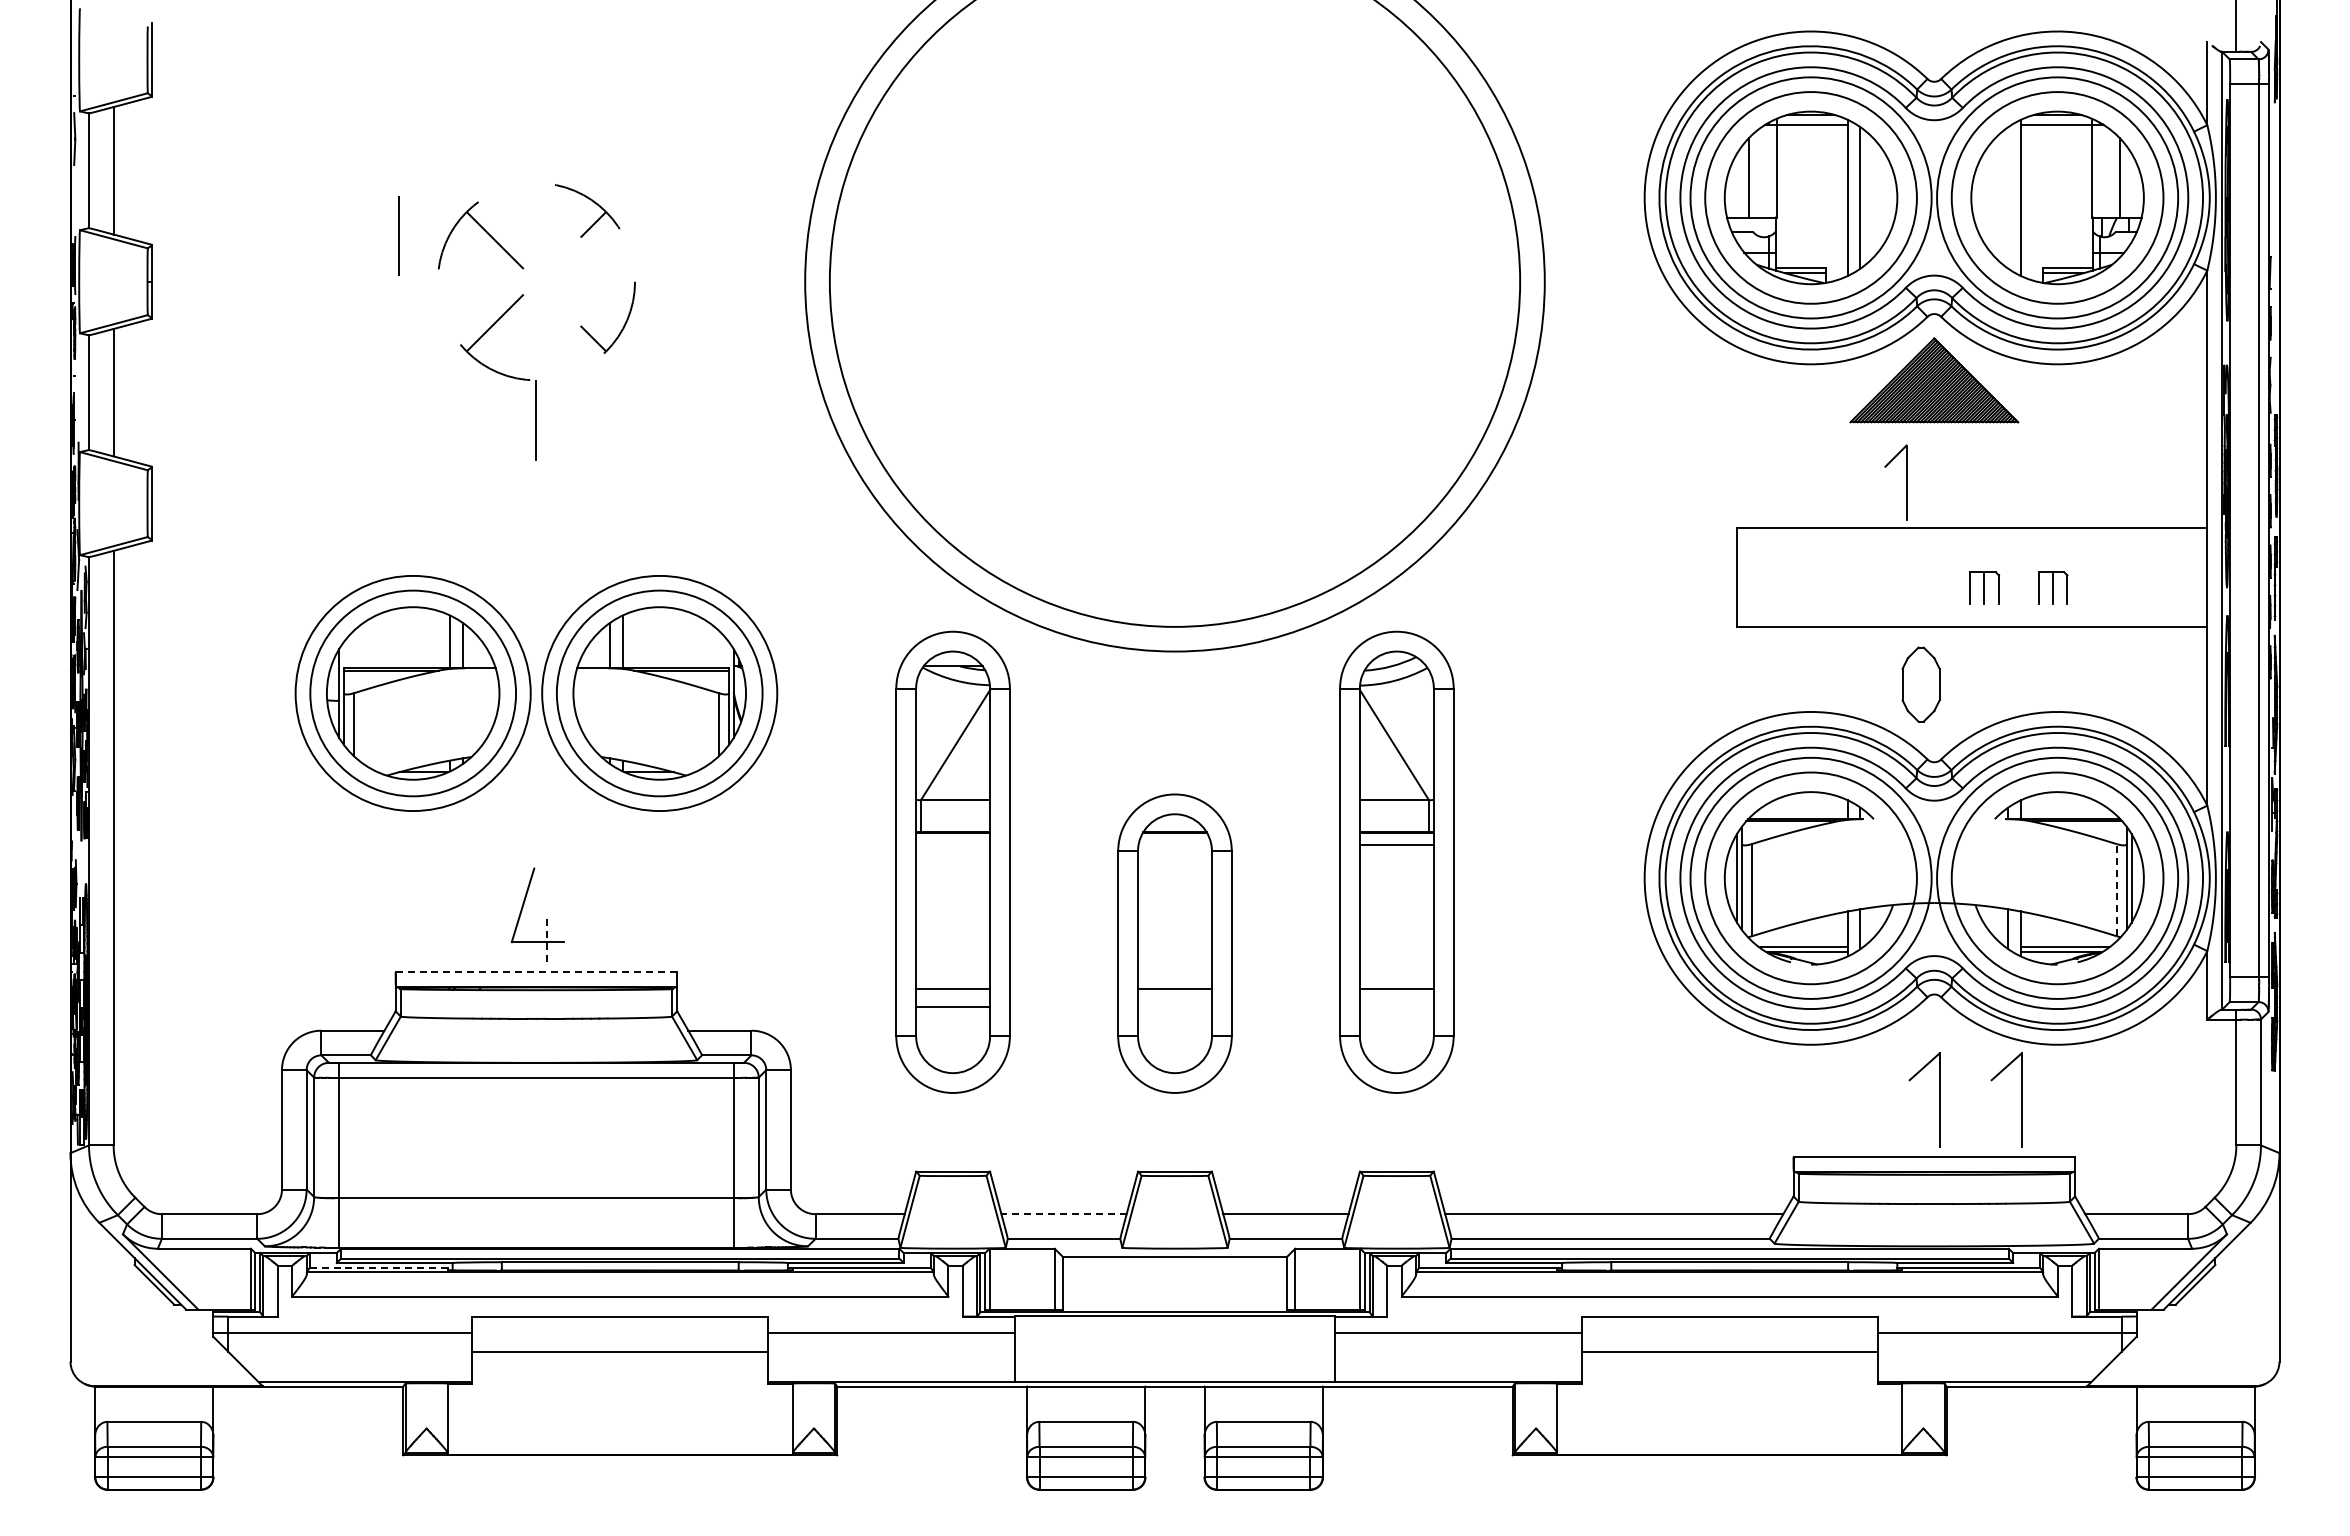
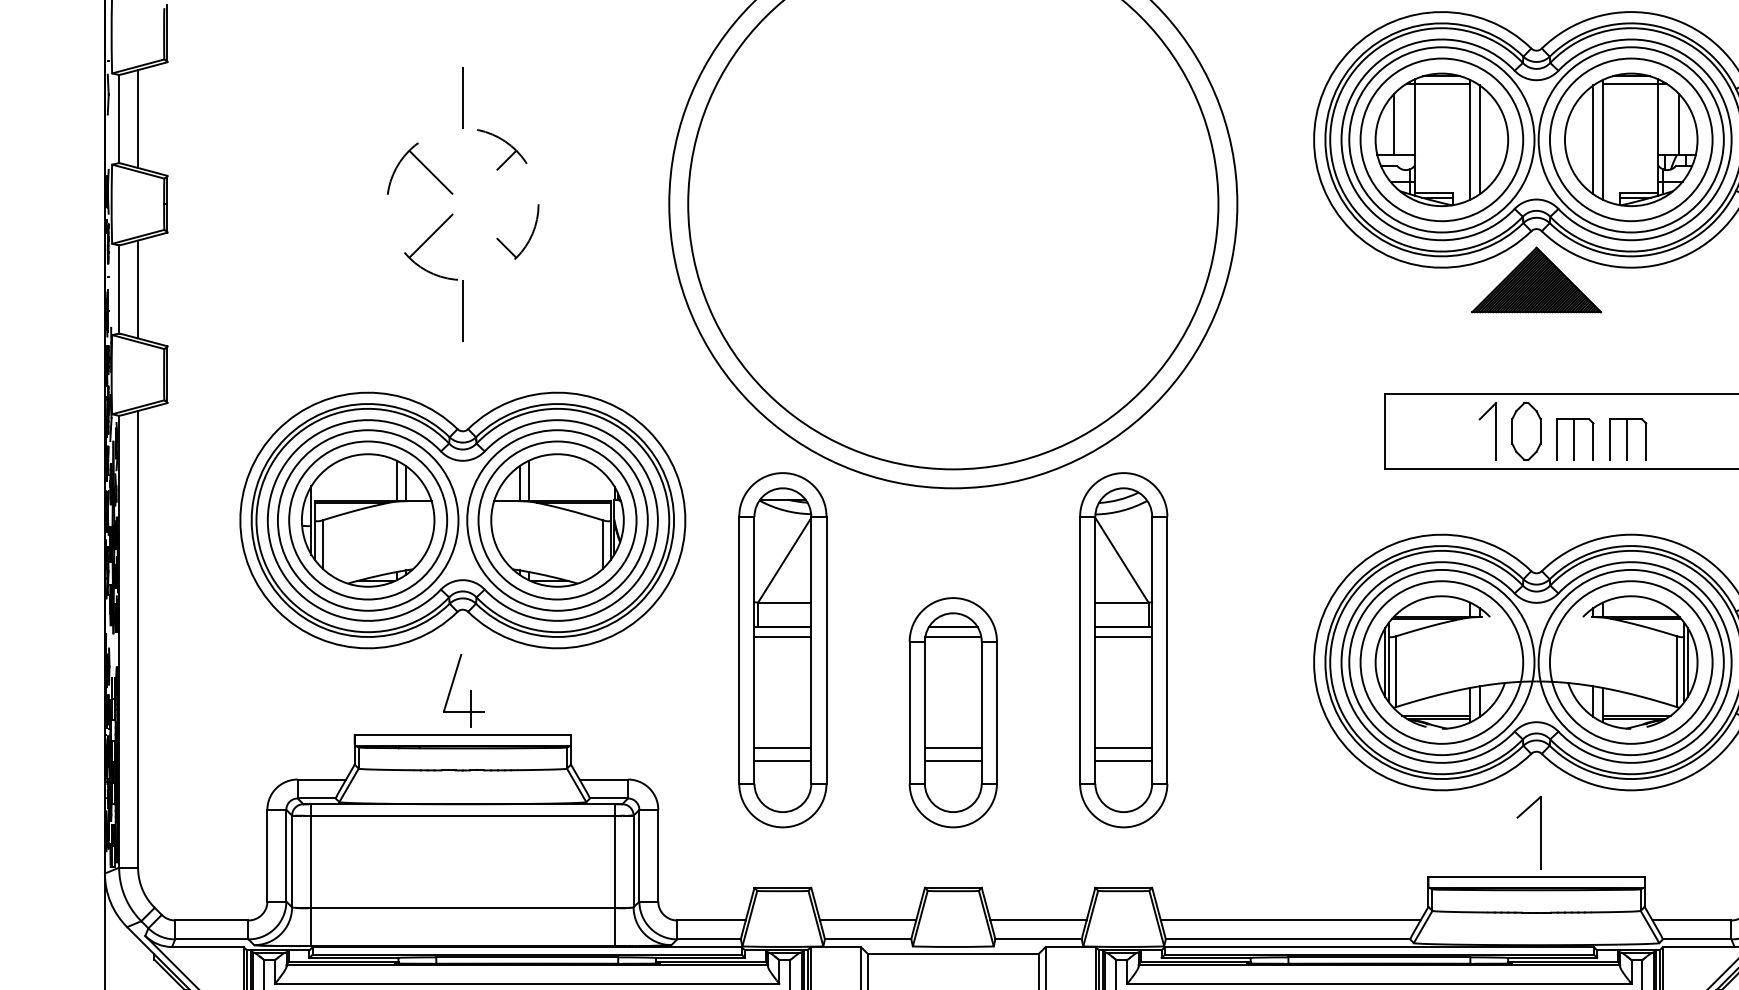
line: (2008, 197) -> (1593, 139), added
line: (398, 235) -> (462, 97), moved
part: (1906, 482) -> (1495, 431), moved
part: (1984, 587) -> (1575, 439), size x1.67
part: (2052, 587) -> (1627, 439), size x1.67
part: (1920, 684) -> (1525, 431), moved
part: (535, 693) -> (462, 520), added
line: (953, 844) -> (783, 636), added
line: (1174, 844) -> (952, 636), added
line: (2116, 889) -> (1676, 671), dashed -> solid
line: (546, 938) -> (470, 708), dashed -> solid
line: (536, 972) -> (462, 734), dashed -> solid
line: (1174, 1006) -> (952, 760), added
line: (1396, 1006) -> (1123, 760), added
part: (2021, 1099) -> (1603, 832), removed
line: (1064, 1214) -> (868, 920), dashed -> solid
line: (381, 1267) -> (343, 961), dashed -> solid

